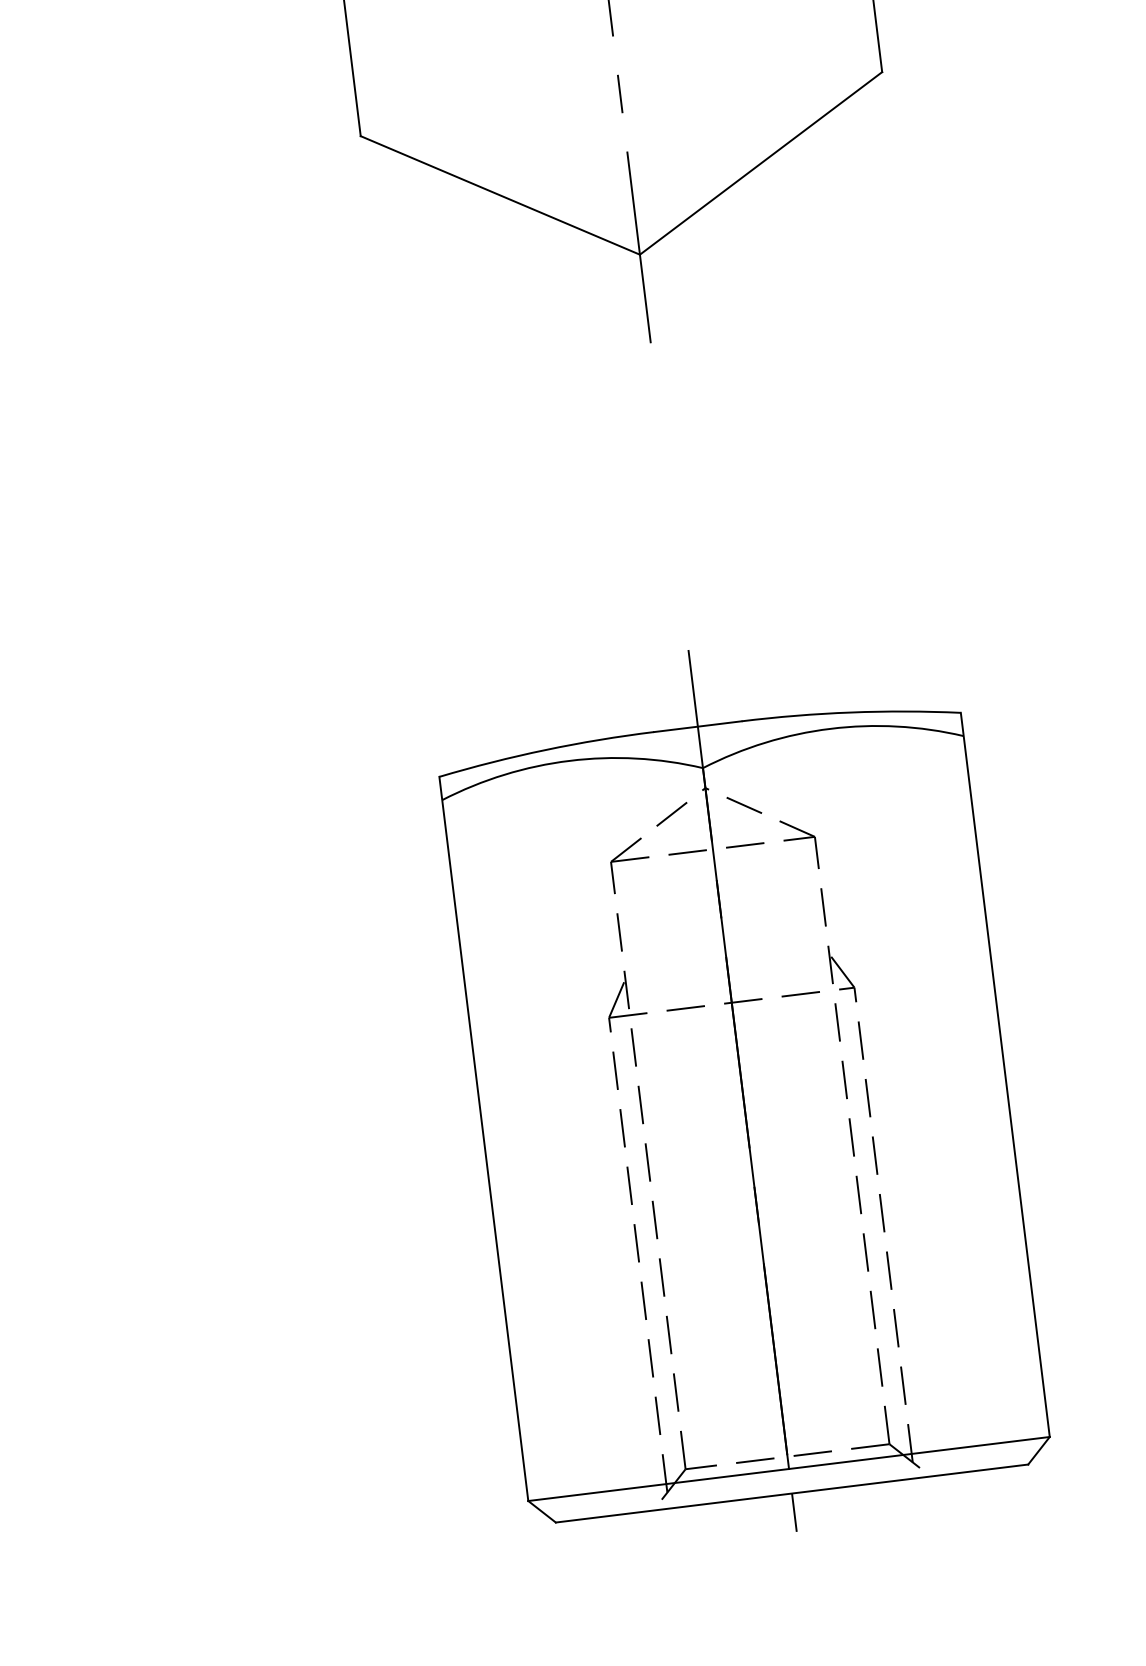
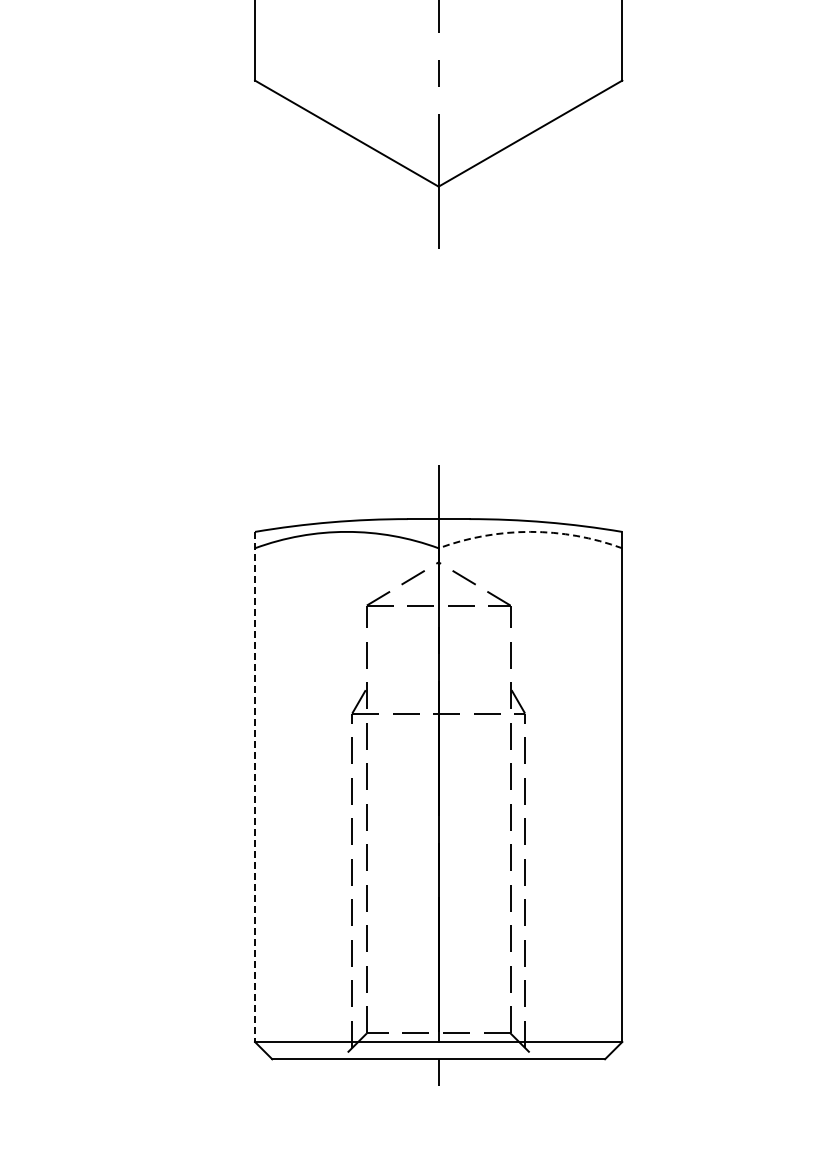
arc: (830, 728) -> (530, 531), solid -> dashed
line: (484, 1139) -> (255, 787), solid -> dashed

